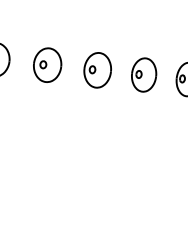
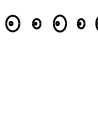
part: (46, 64) -> (36, 23), size x0.6
part: (142, 74) -> (80, 23), size x0.6

